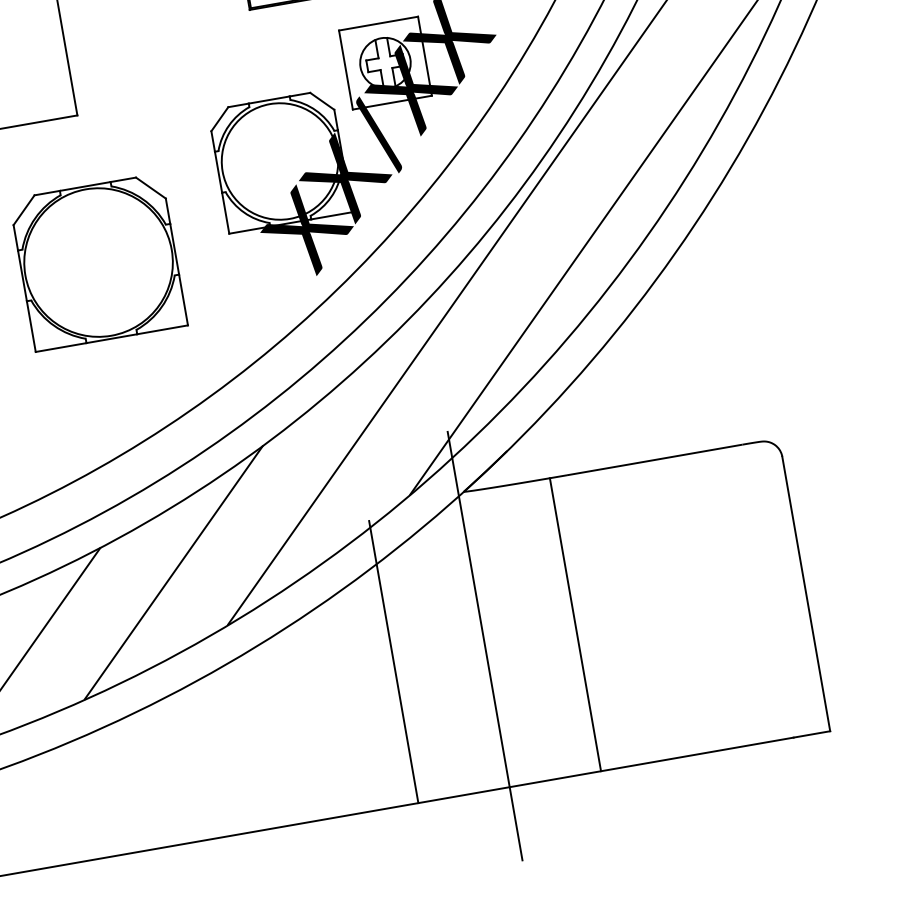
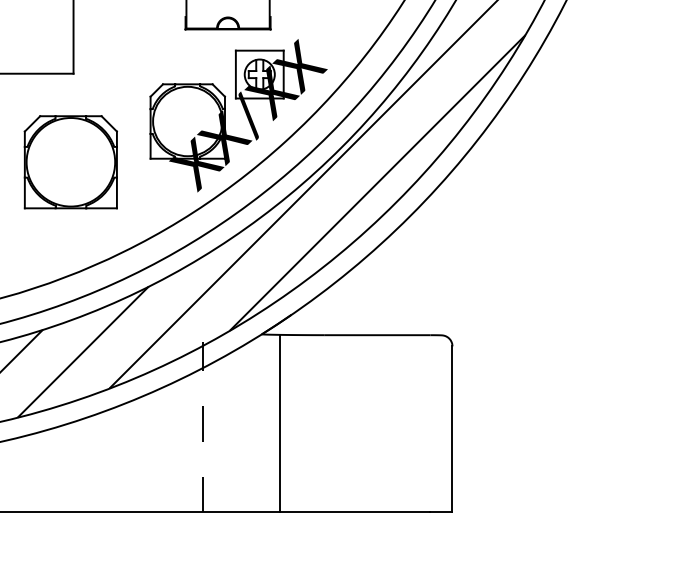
line: (574, 624) -> (279, 423), moved
line: (484, 645) -> (258, 426), removed
line: (393, 661) -> (203, 426), solid -> dashed

